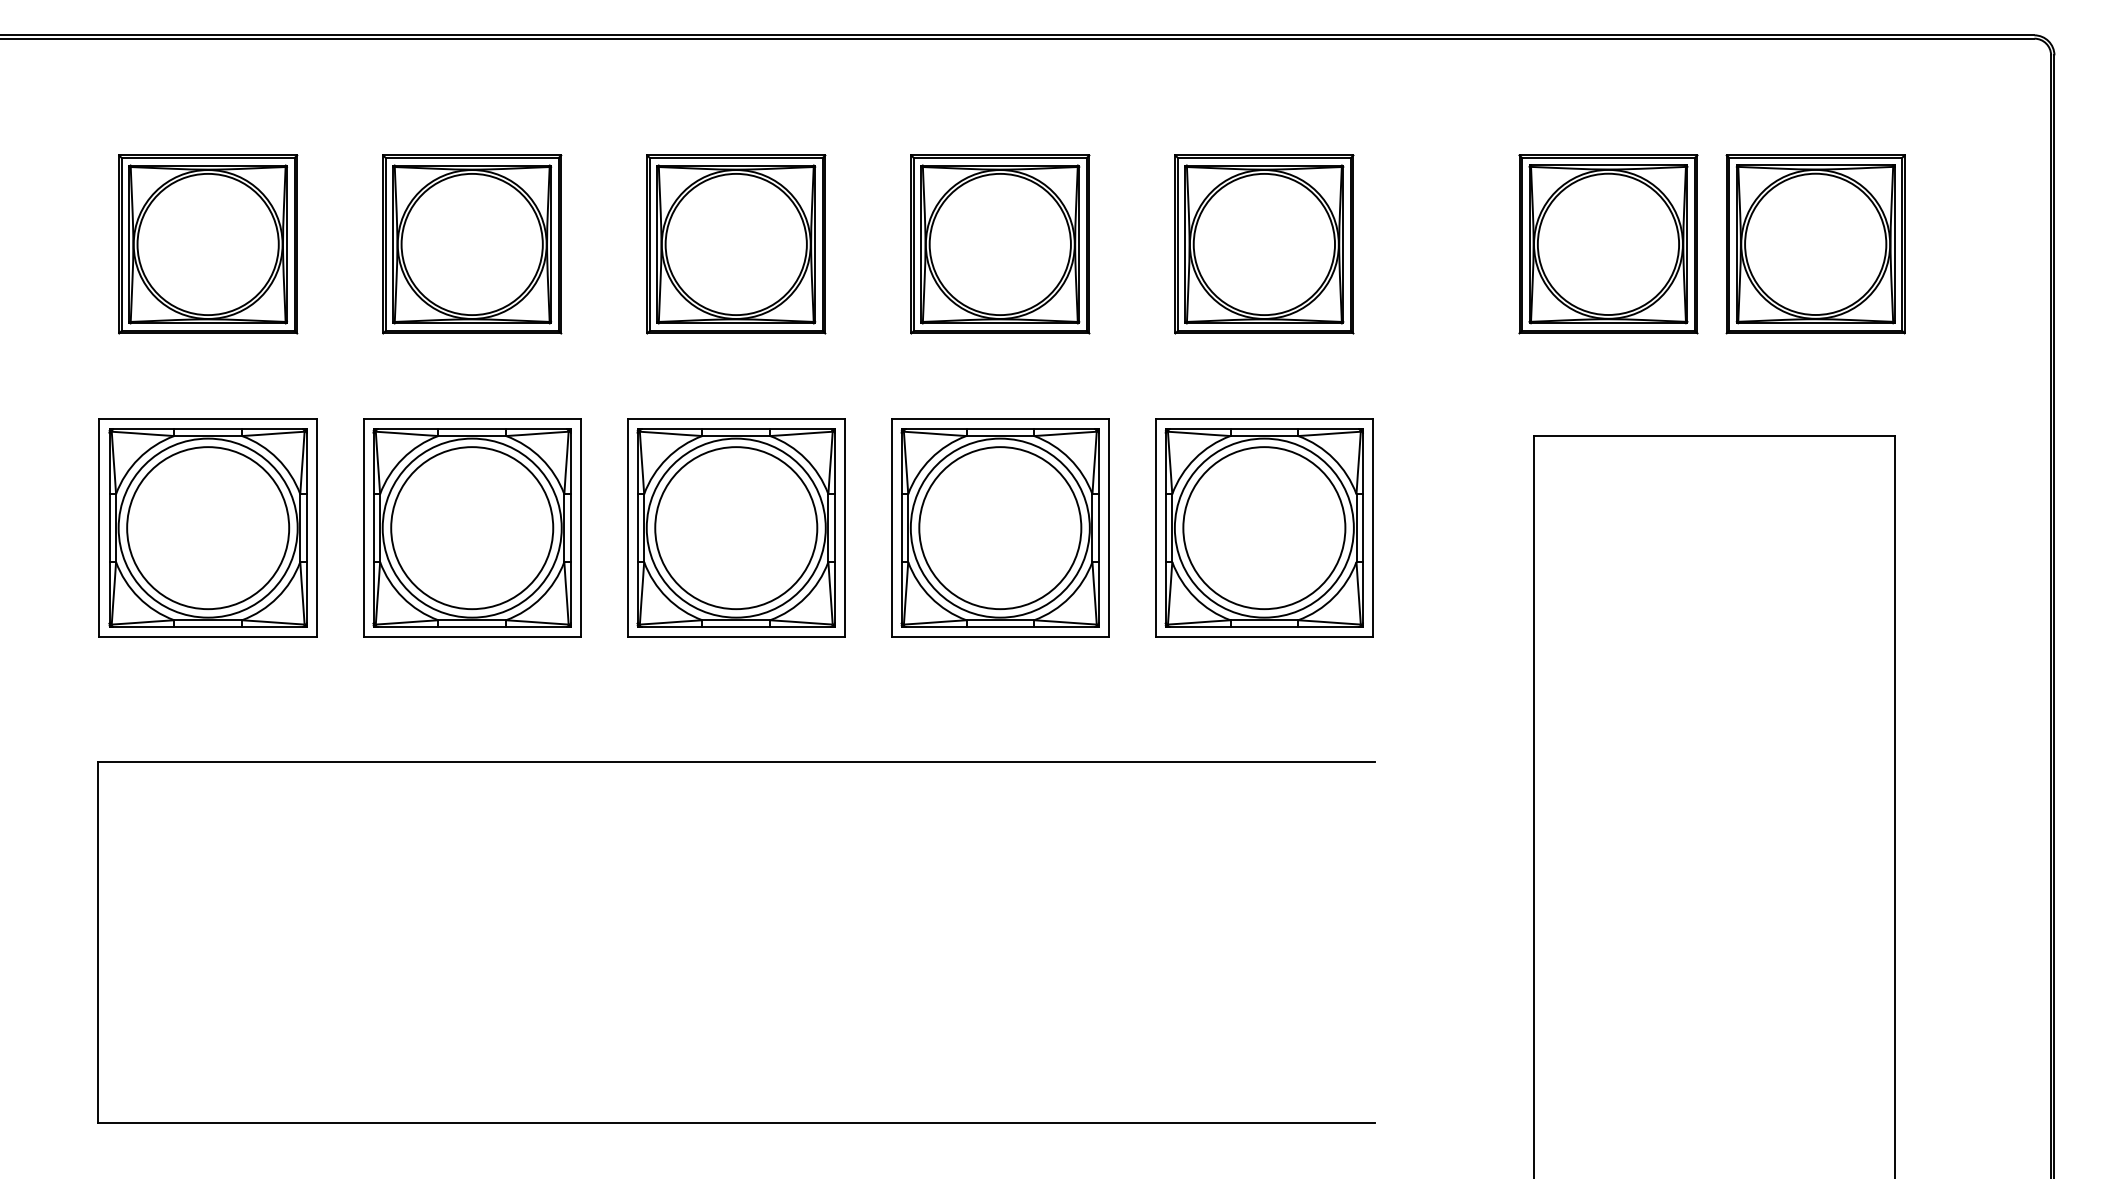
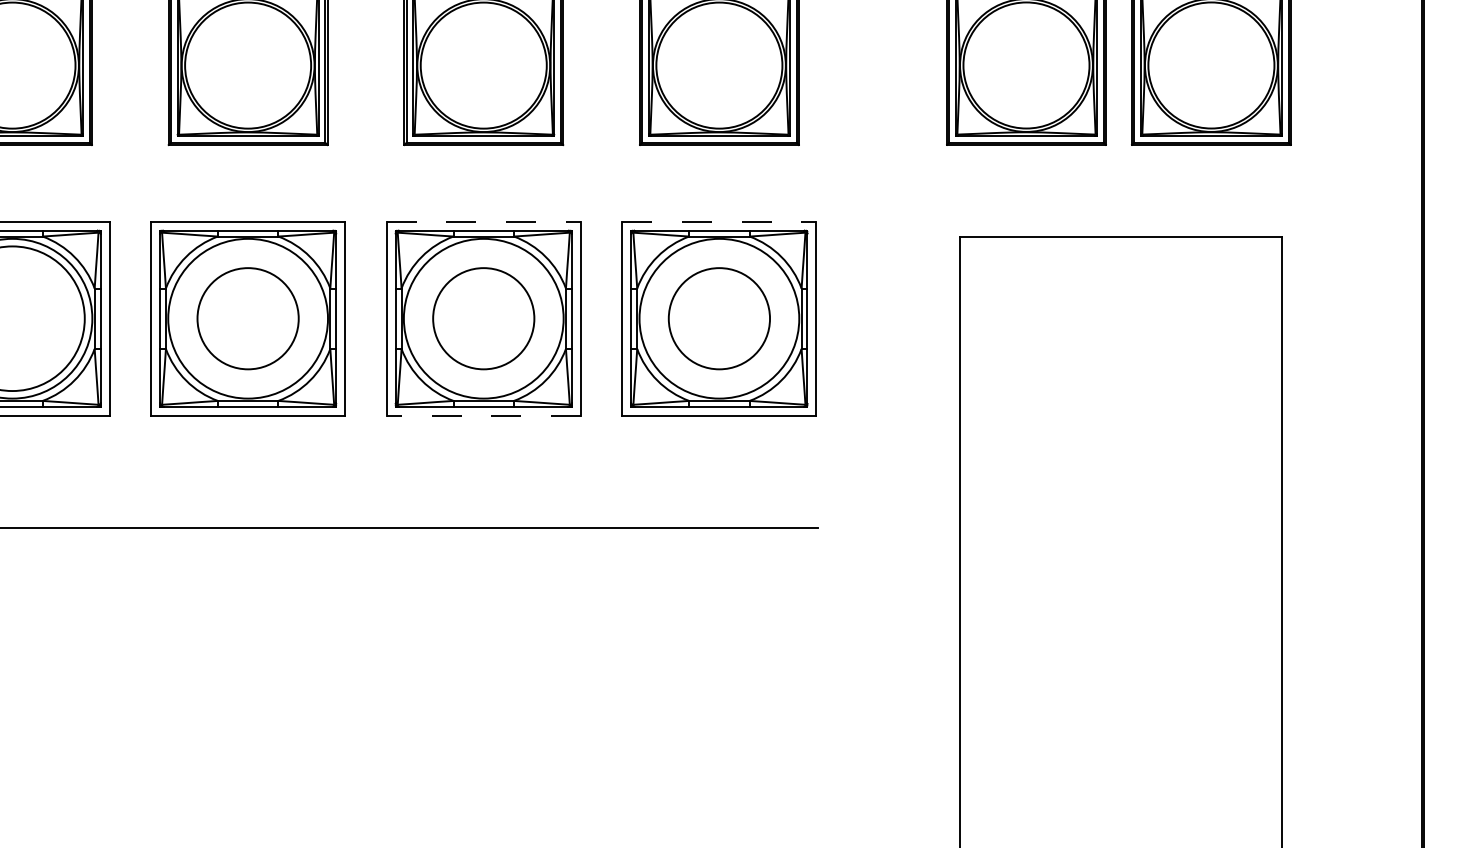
line: (1000, 419) -> (483, 221), solid -> dashed
line: (1264, 419) -> (719, 221), solid -> dashed
circle: (736, 528) -> (248, 319), size x0.7
circle: (1000, 528) -> (483, 319), size x0.7
circle: (1264, 528) -> (719, 319), size x0.7
line: (1000, 636) -> (483, 415), solid -> dashed

